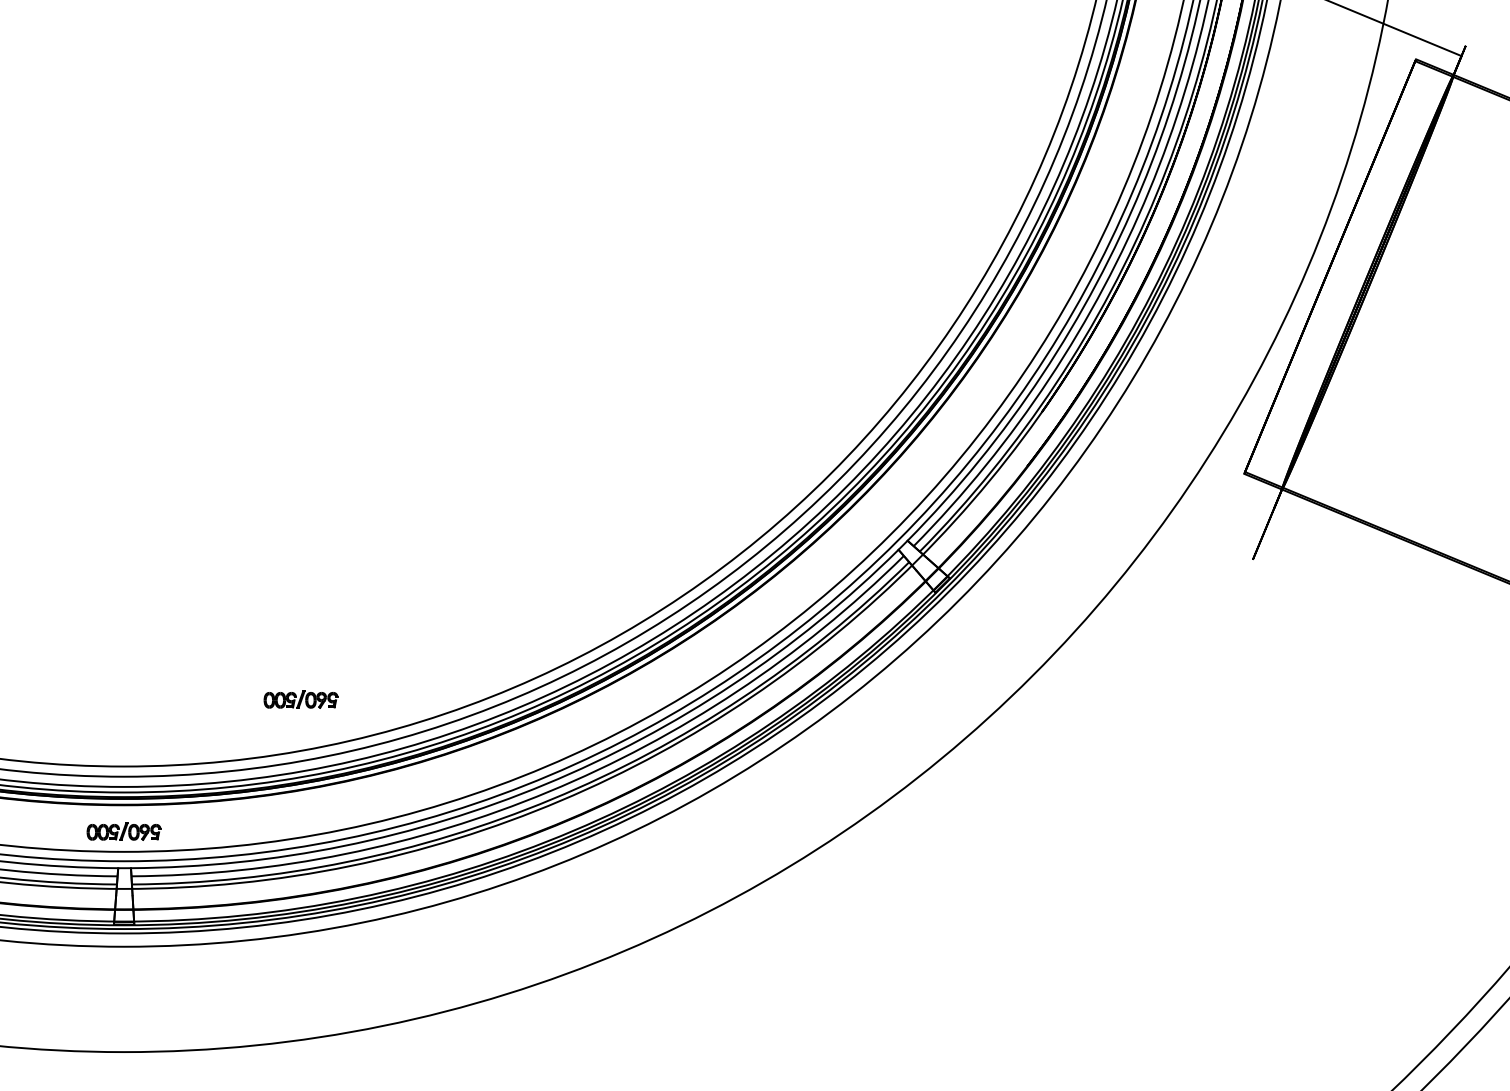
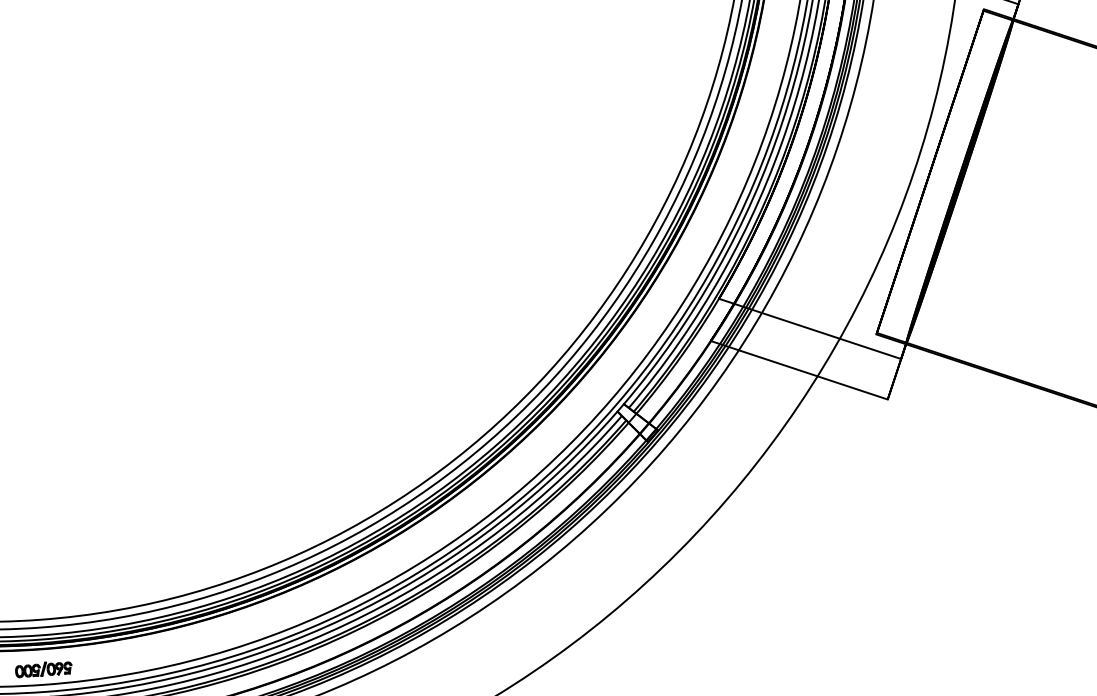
line: (1157, 460) -> (809, 329), added
line: (1139, 513) -> (798, 370), added
part: (300, 699) -> (170, 558), removed

